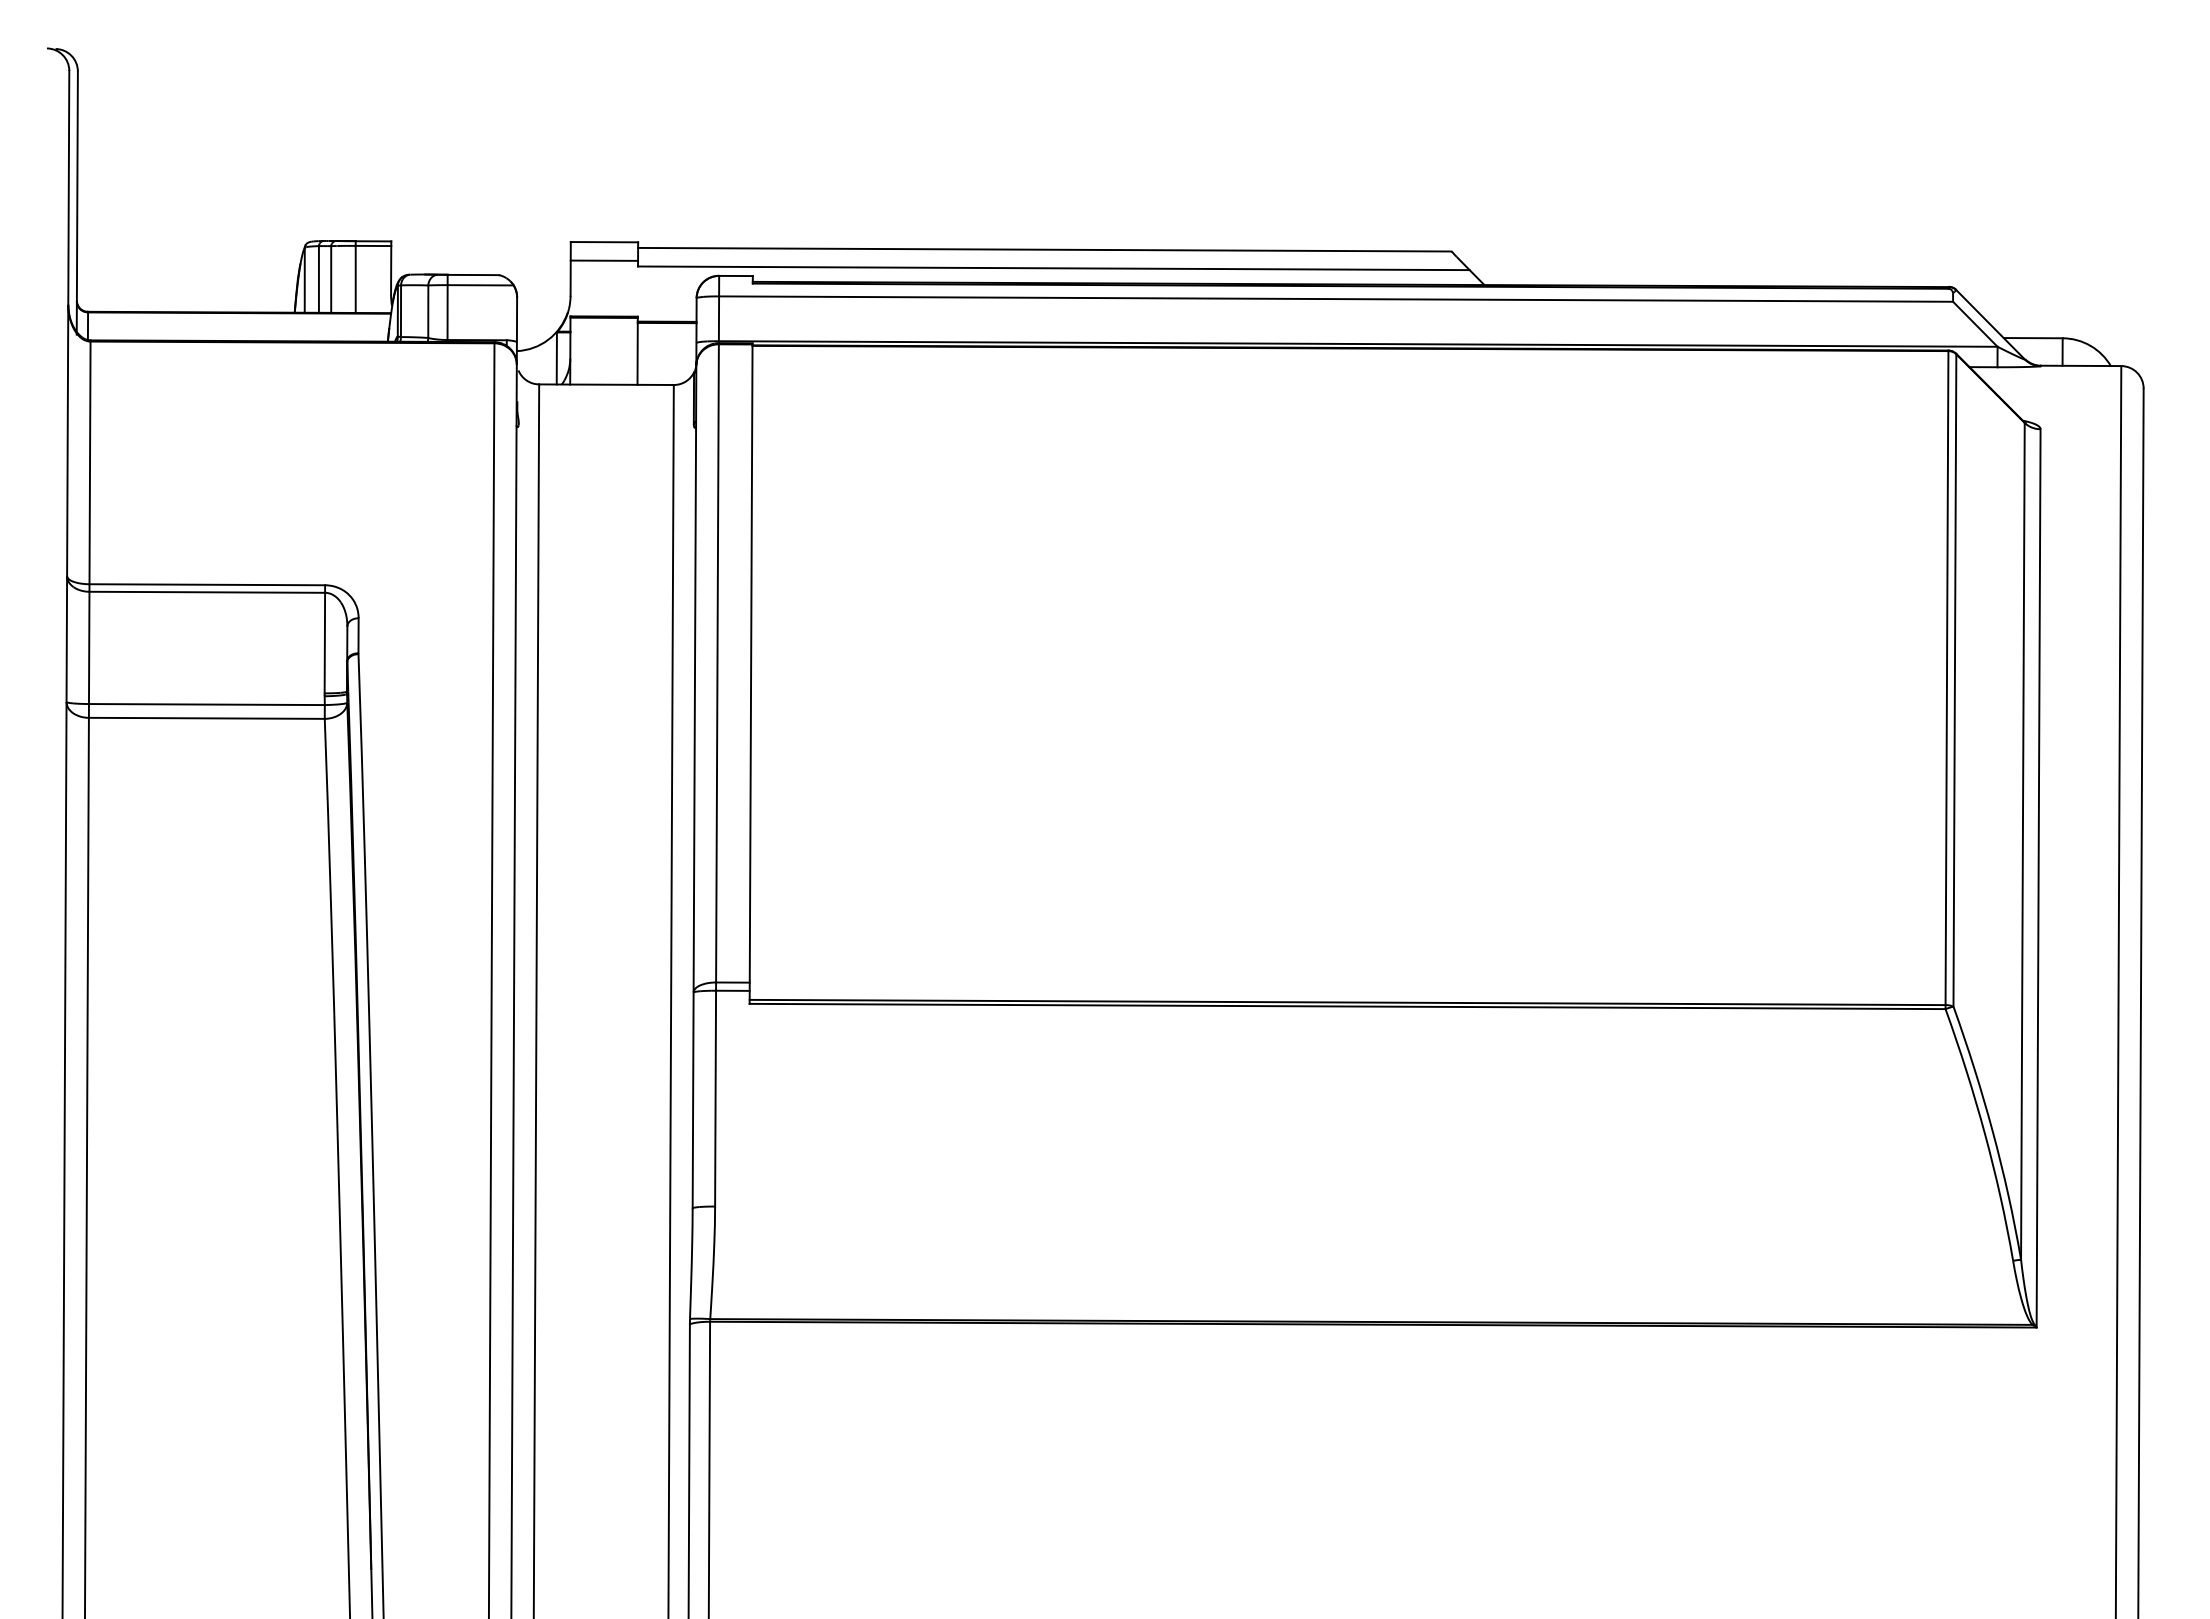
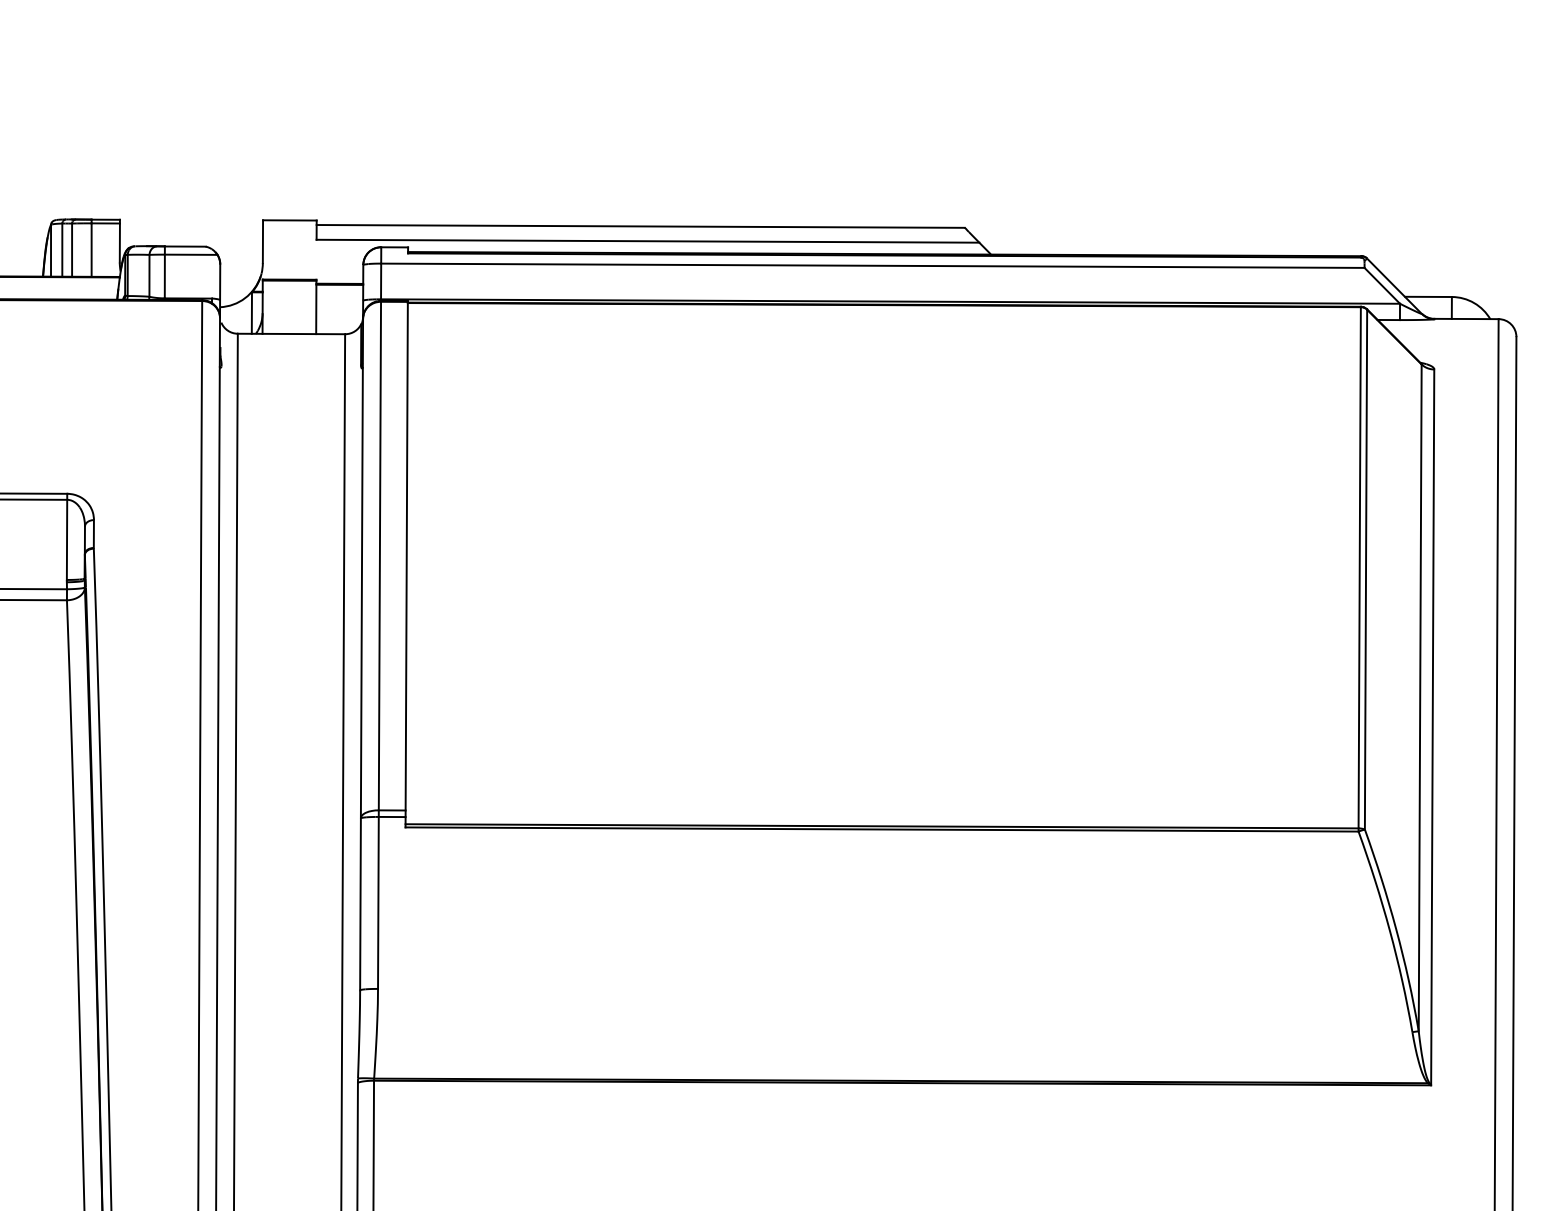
line: (604, 260) -> (289, 235), removed

